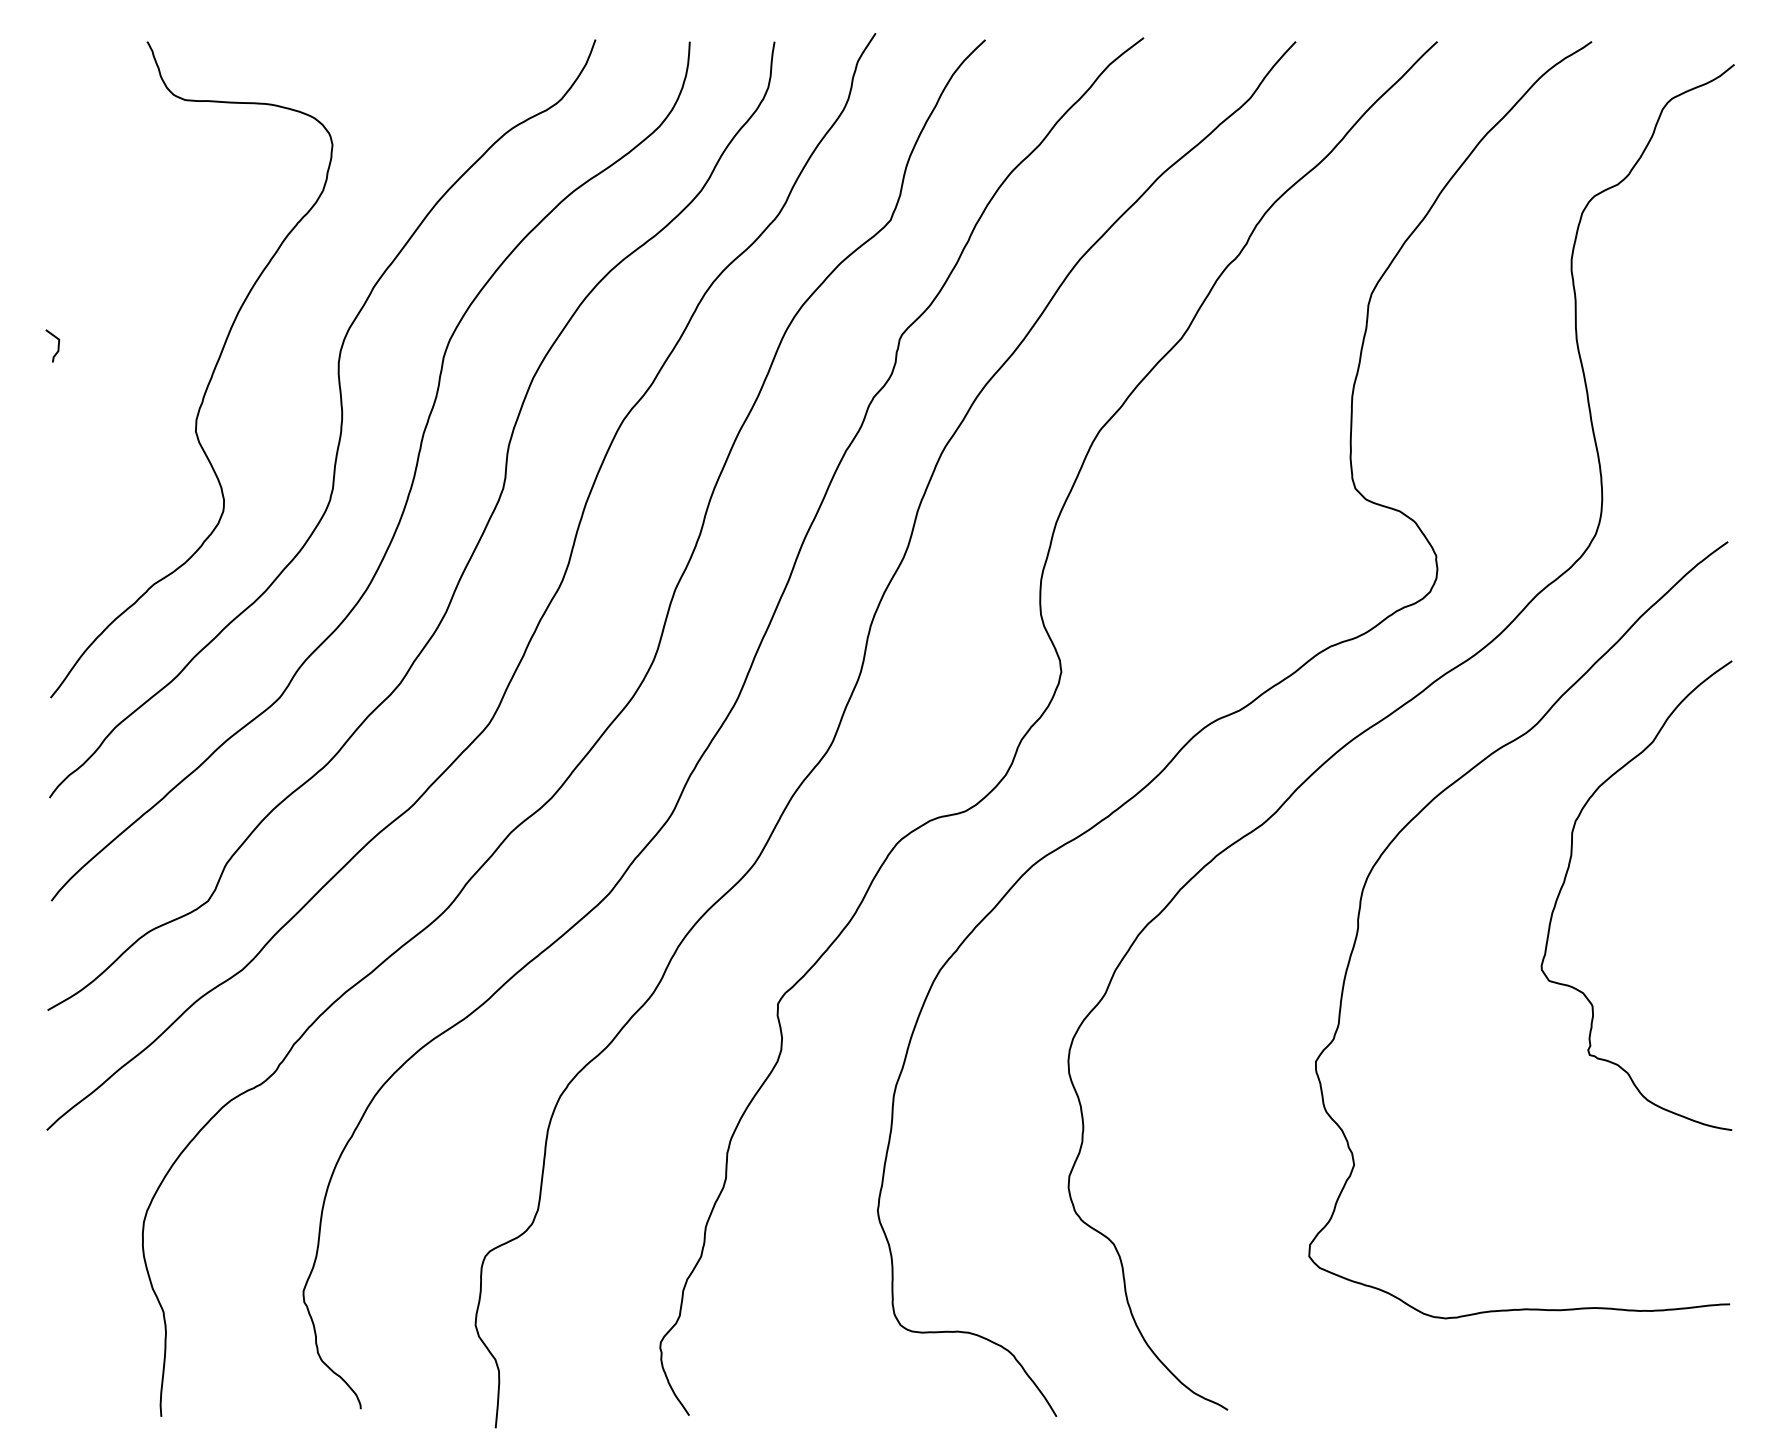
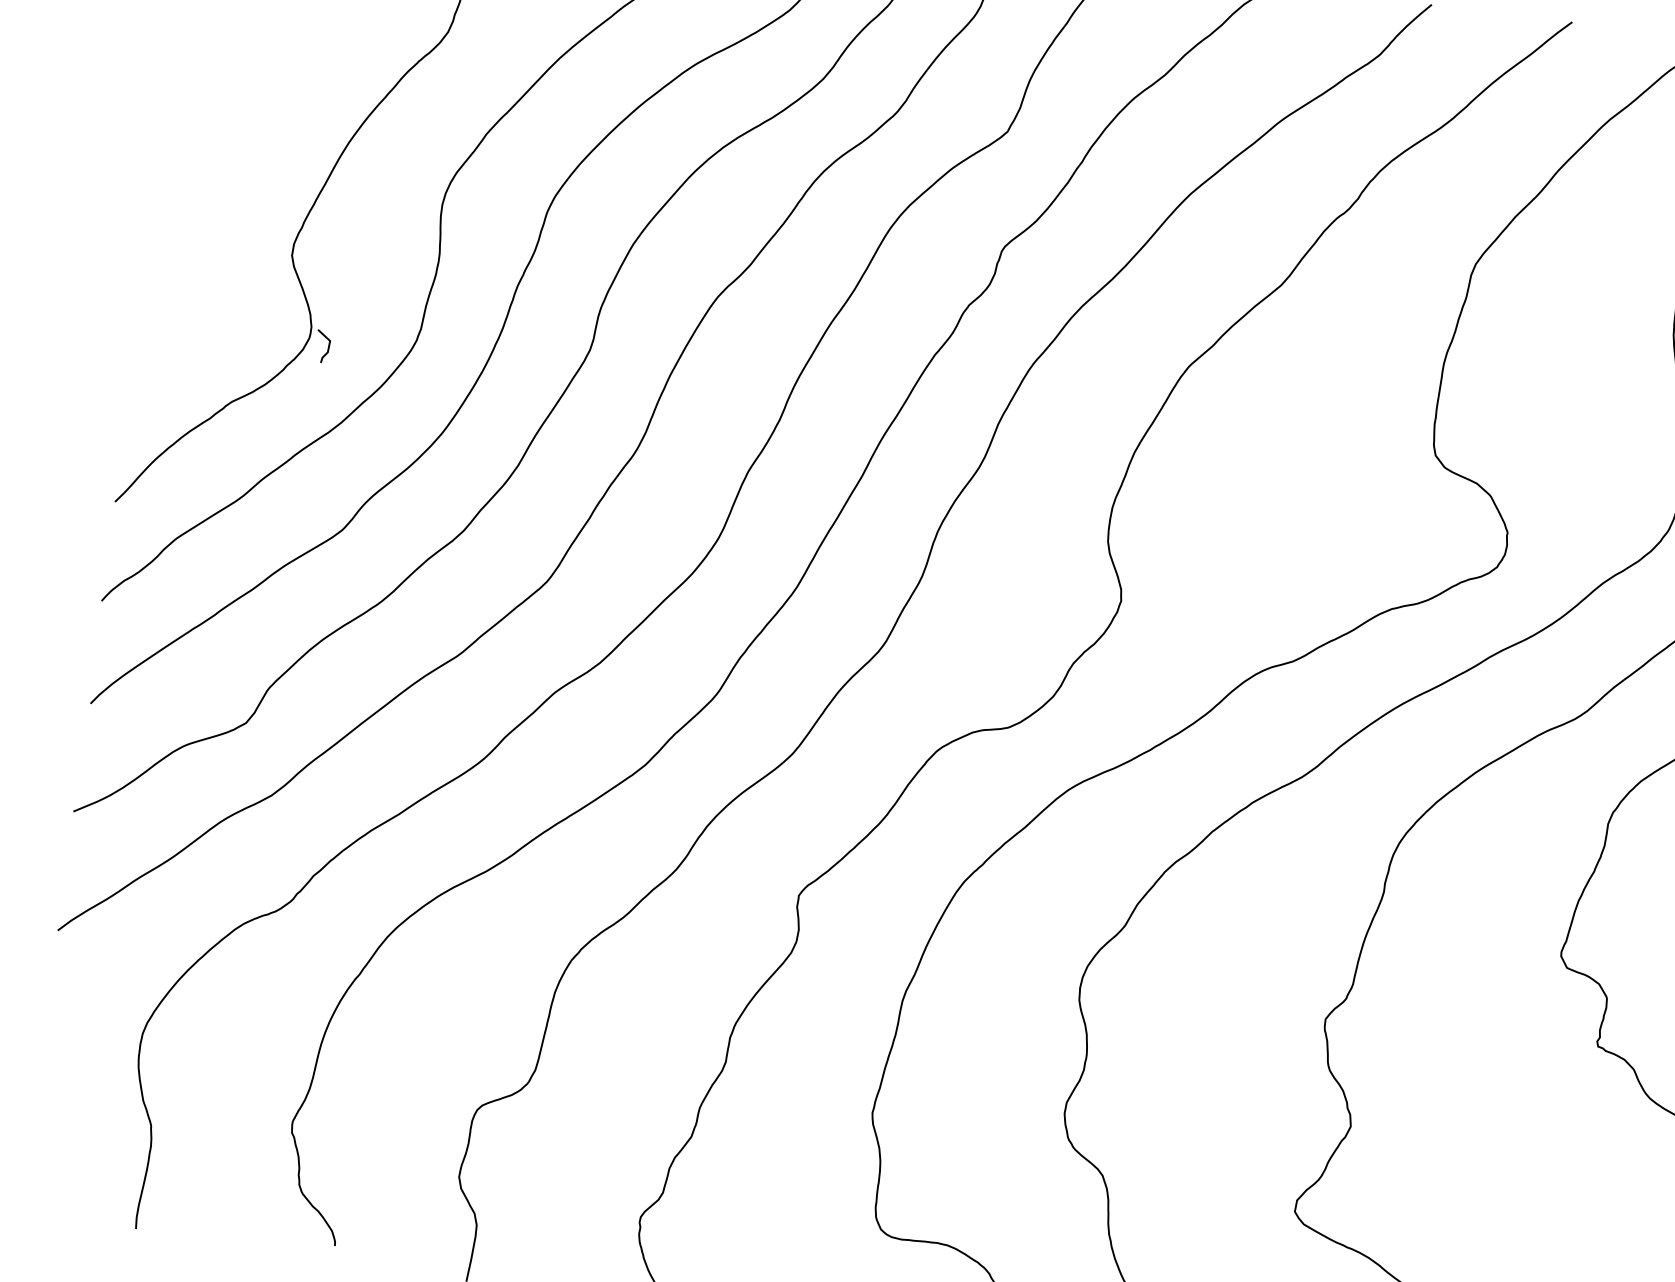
line: (57, 345) -> (327, 346), moved

